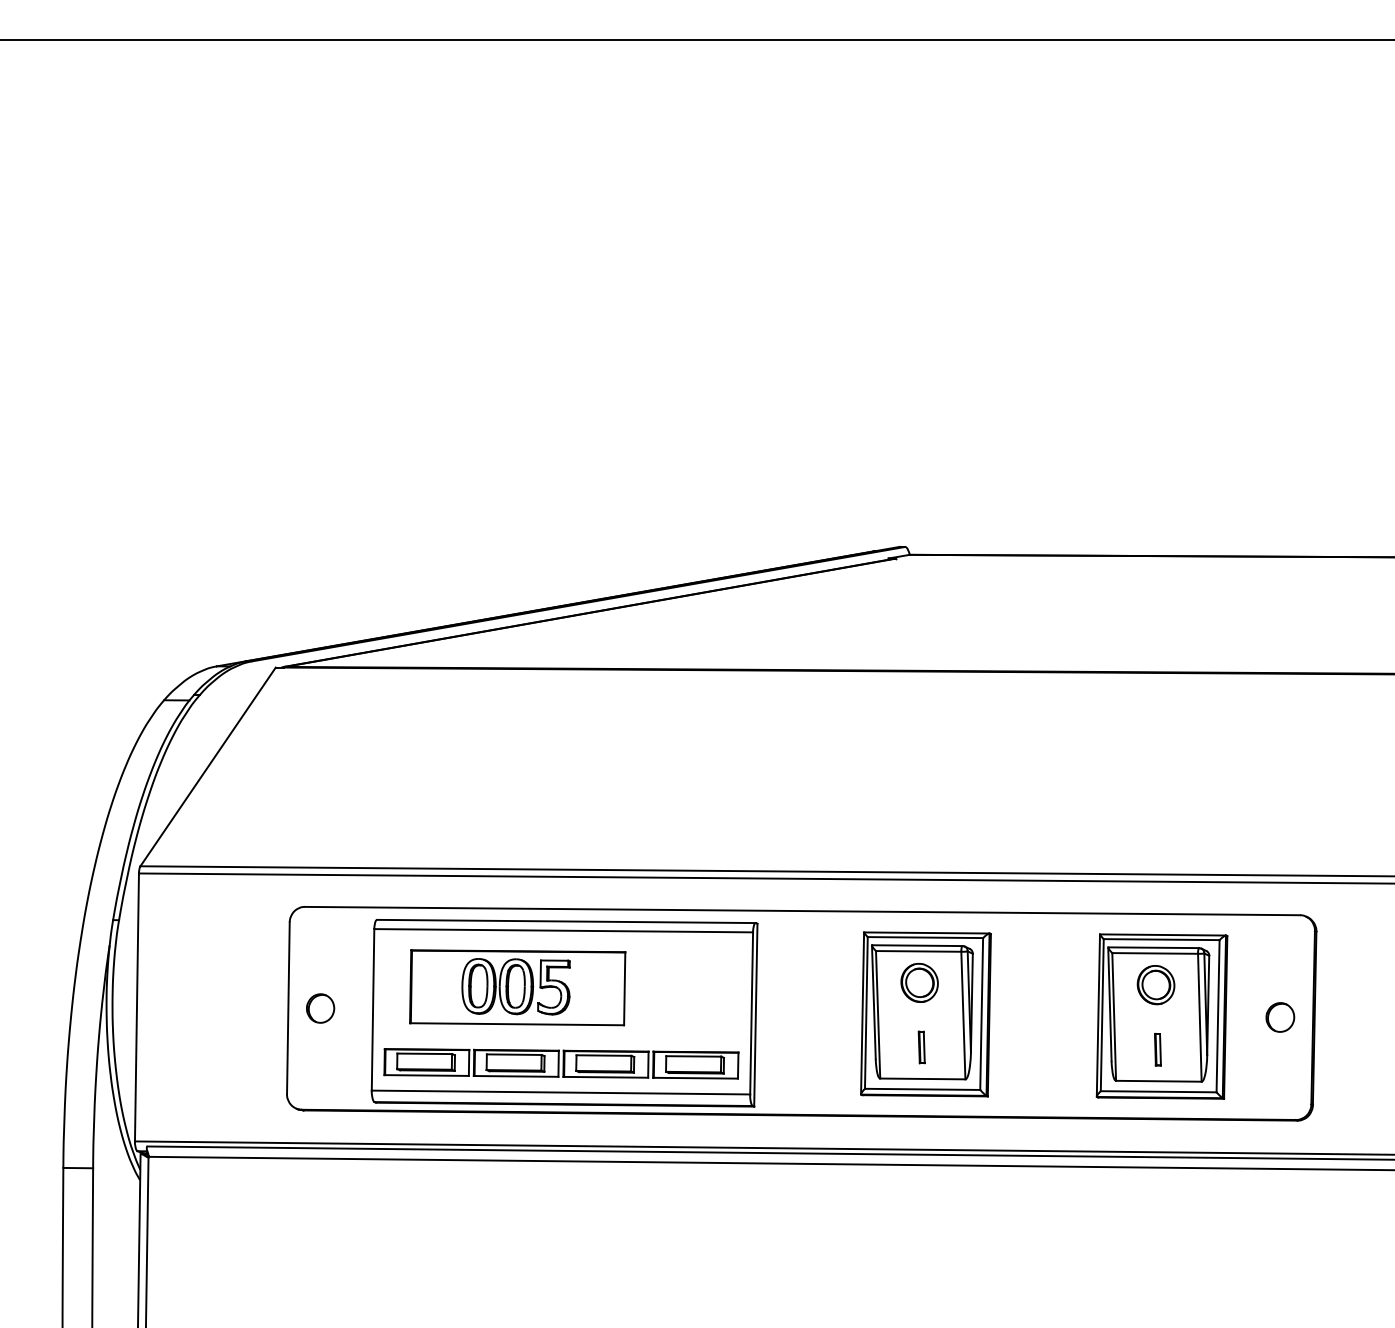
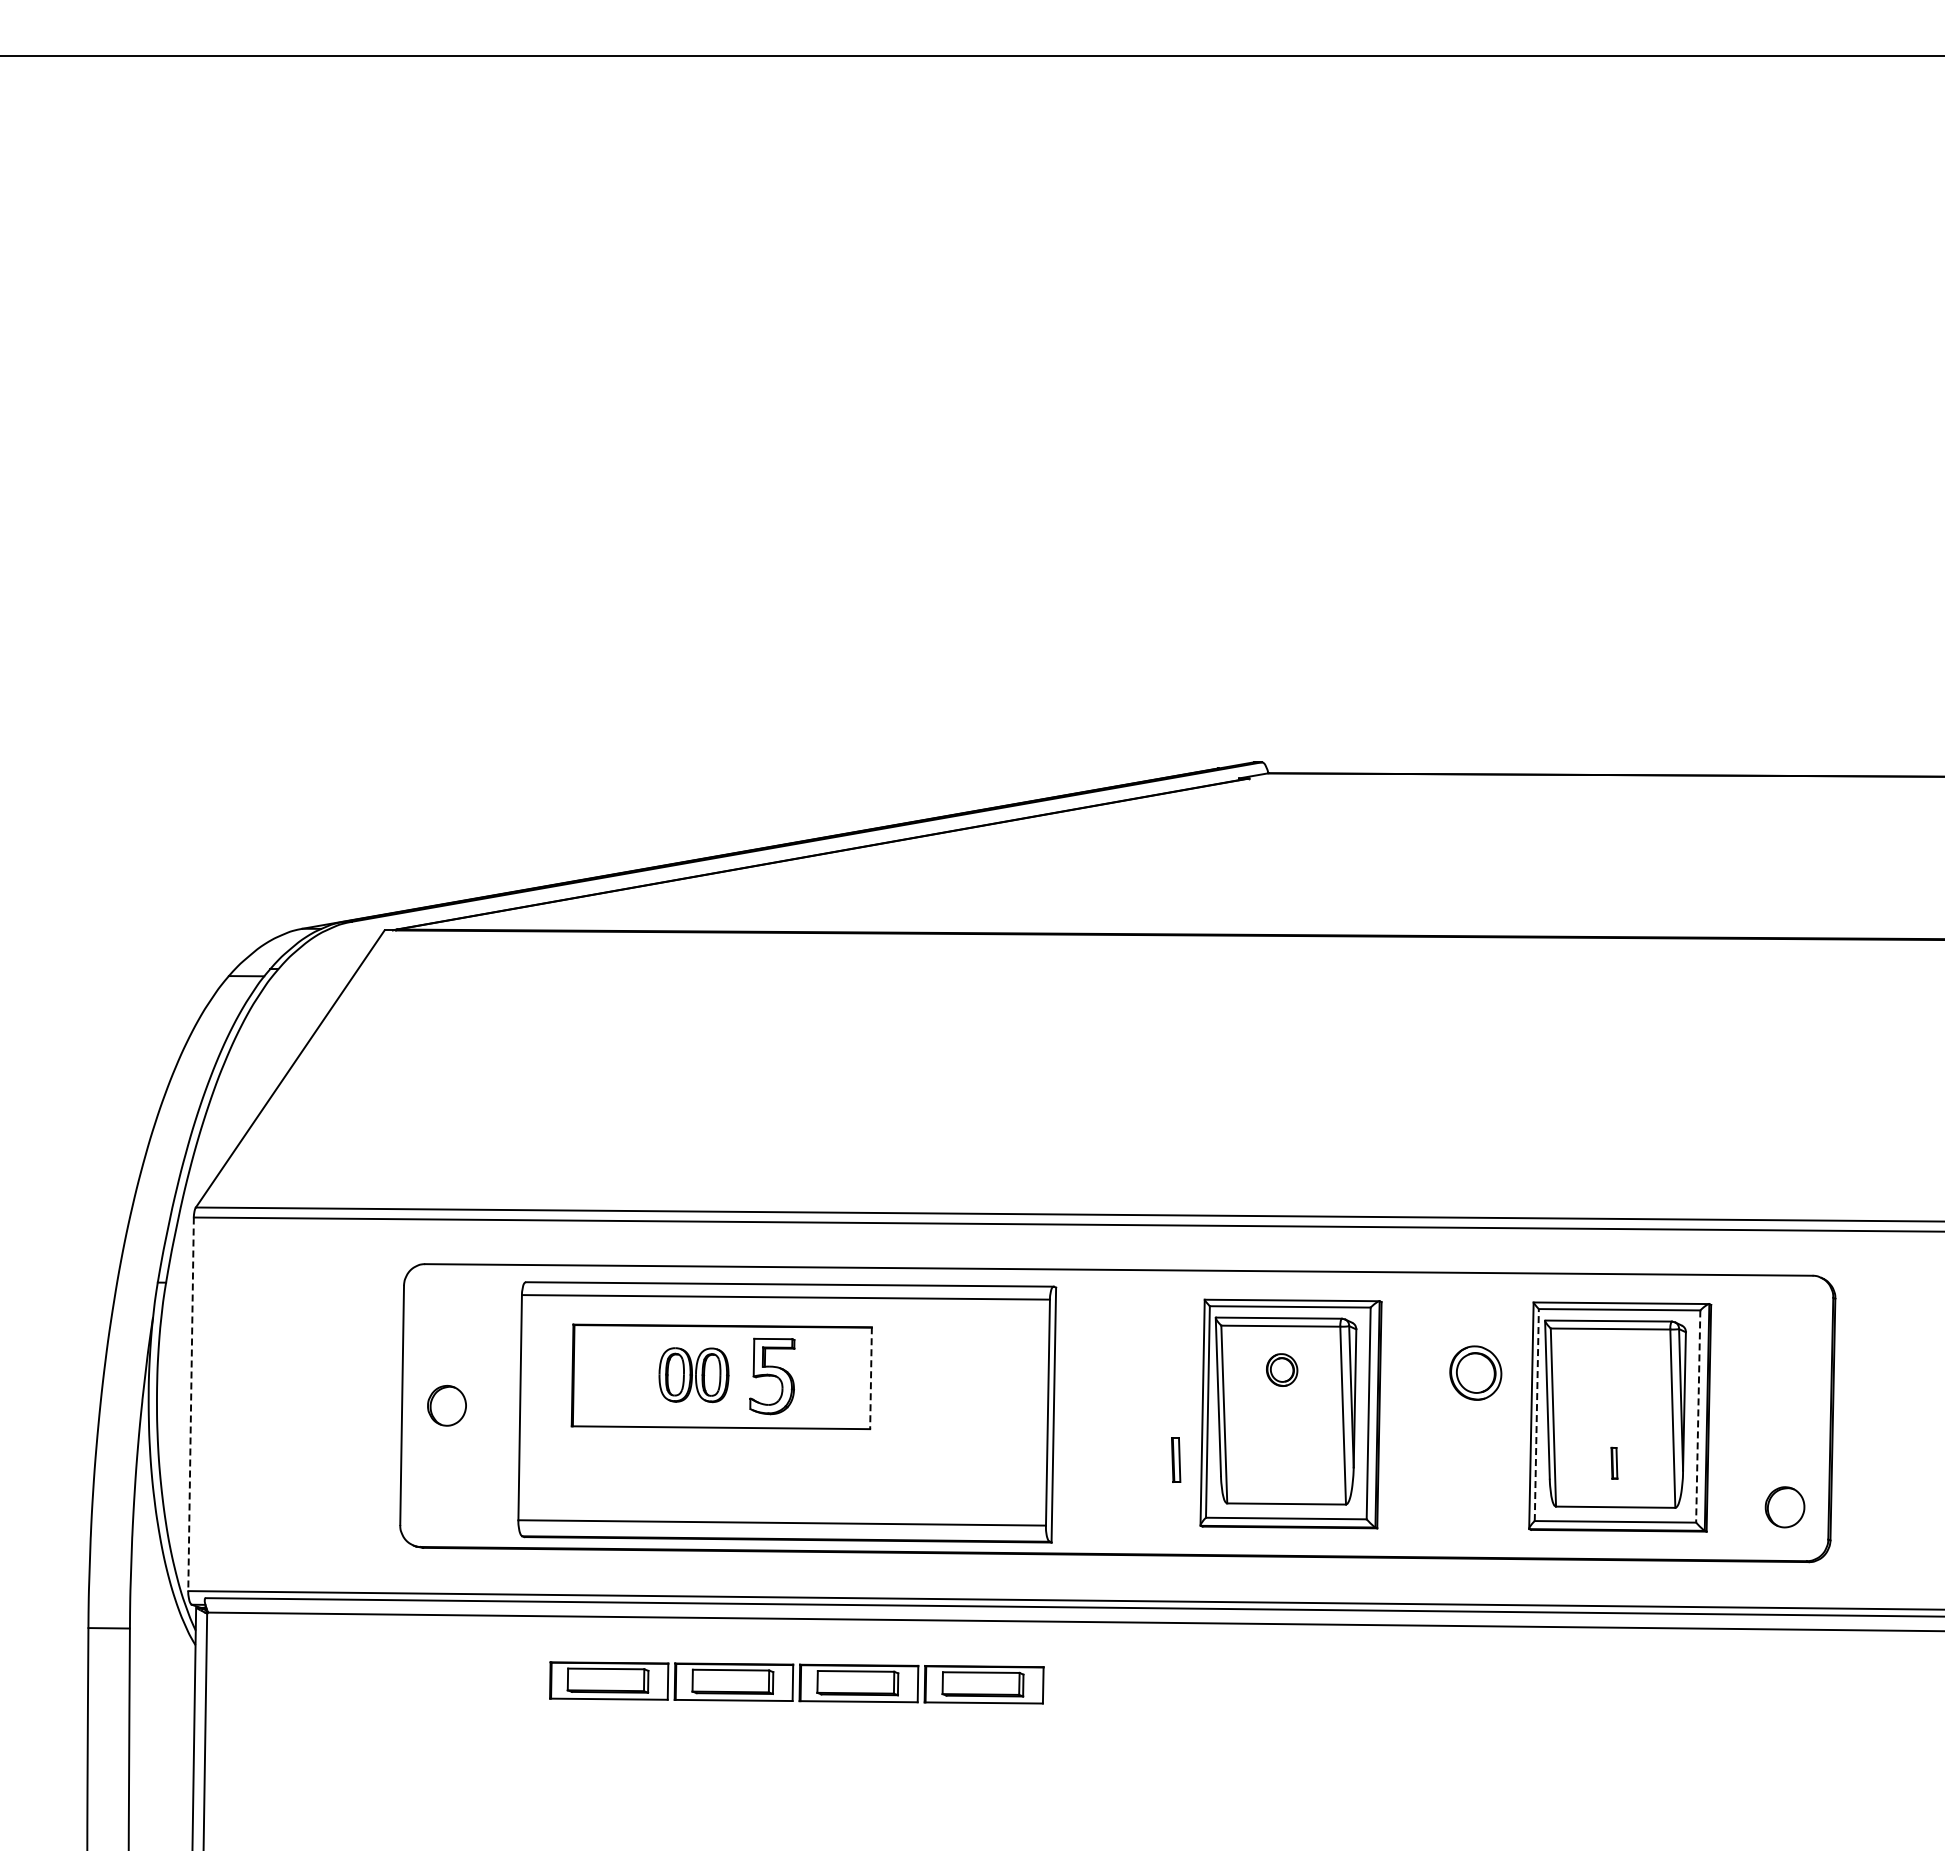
part: (919, 982) -> (1281, 1369), size x0.6
part: (1155, 984) -> (1475, 1372), moved
part: (497, 986) -> (693, 1374), size x0.7
line: (625, 988) -> (871, 1378), solid -> dashed
line: (137, 1007) -> (191, 1404), solid -> dashed
line: (1102, 1014) -> (1536, 1414), solid -> dashed
line: (1218, 1016) -> (1698, 1417), solid -> dashed
part: (1279, 1017) -> (1784, 1507), moved
part: (922, 1047) -> (1176, 1459), moved
part: (1158, 1049) -> (1614, 1463), size x0.7
part: (561, 1063) -> (796, 1682), moved

